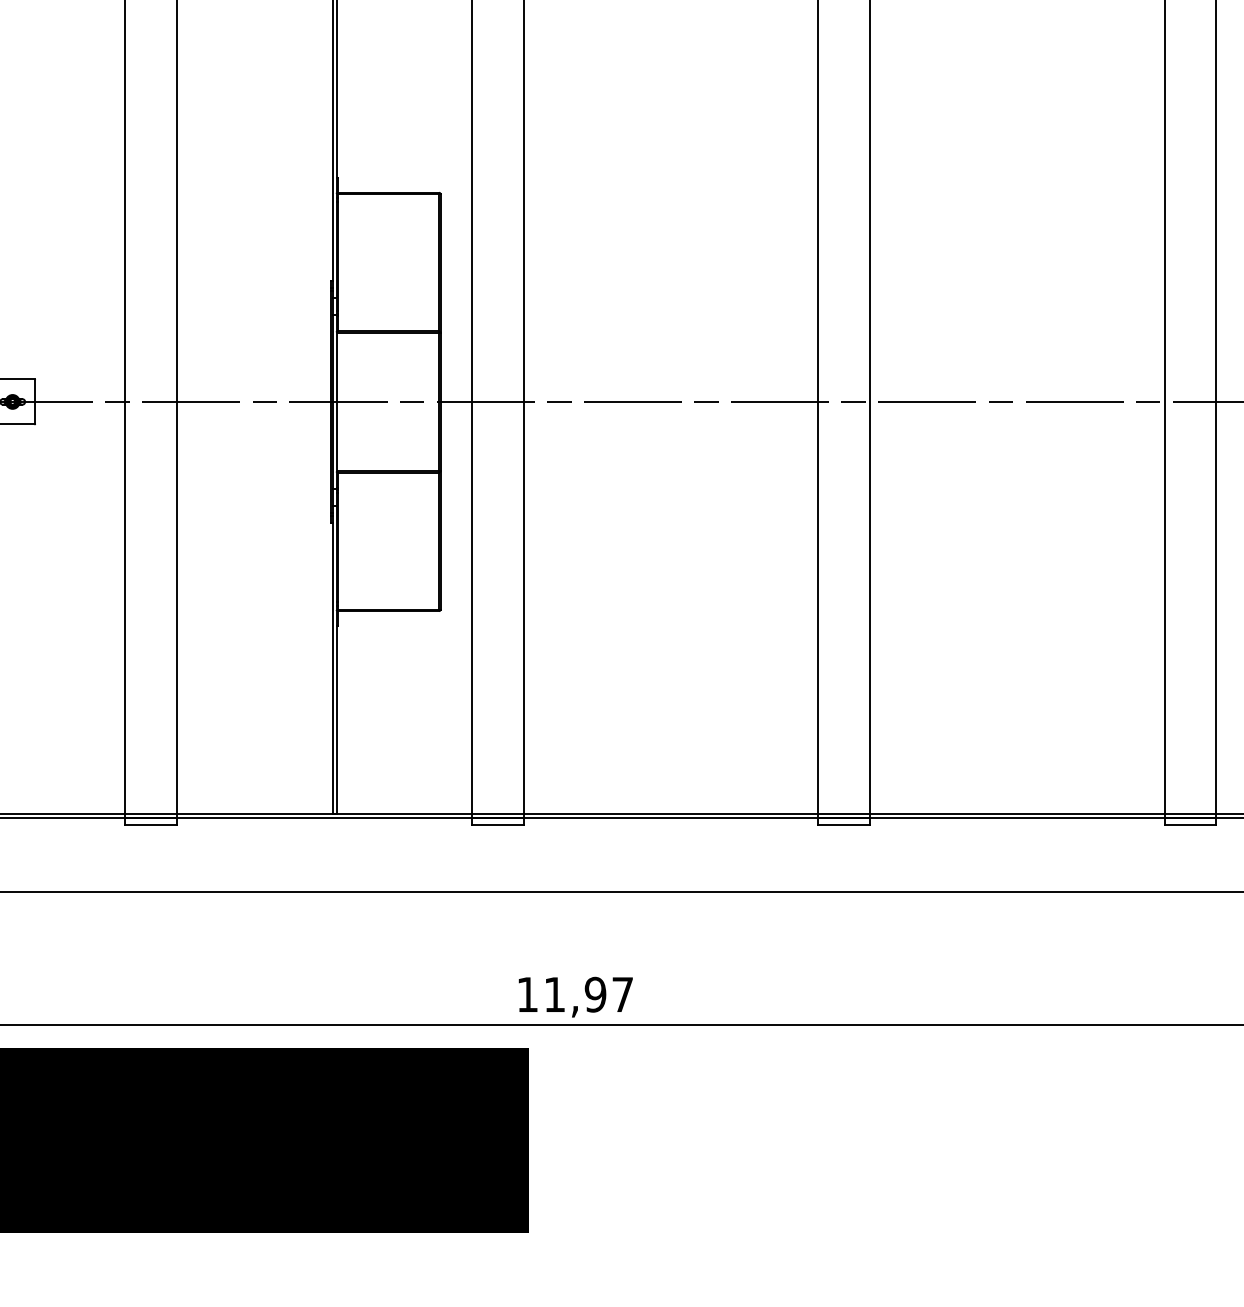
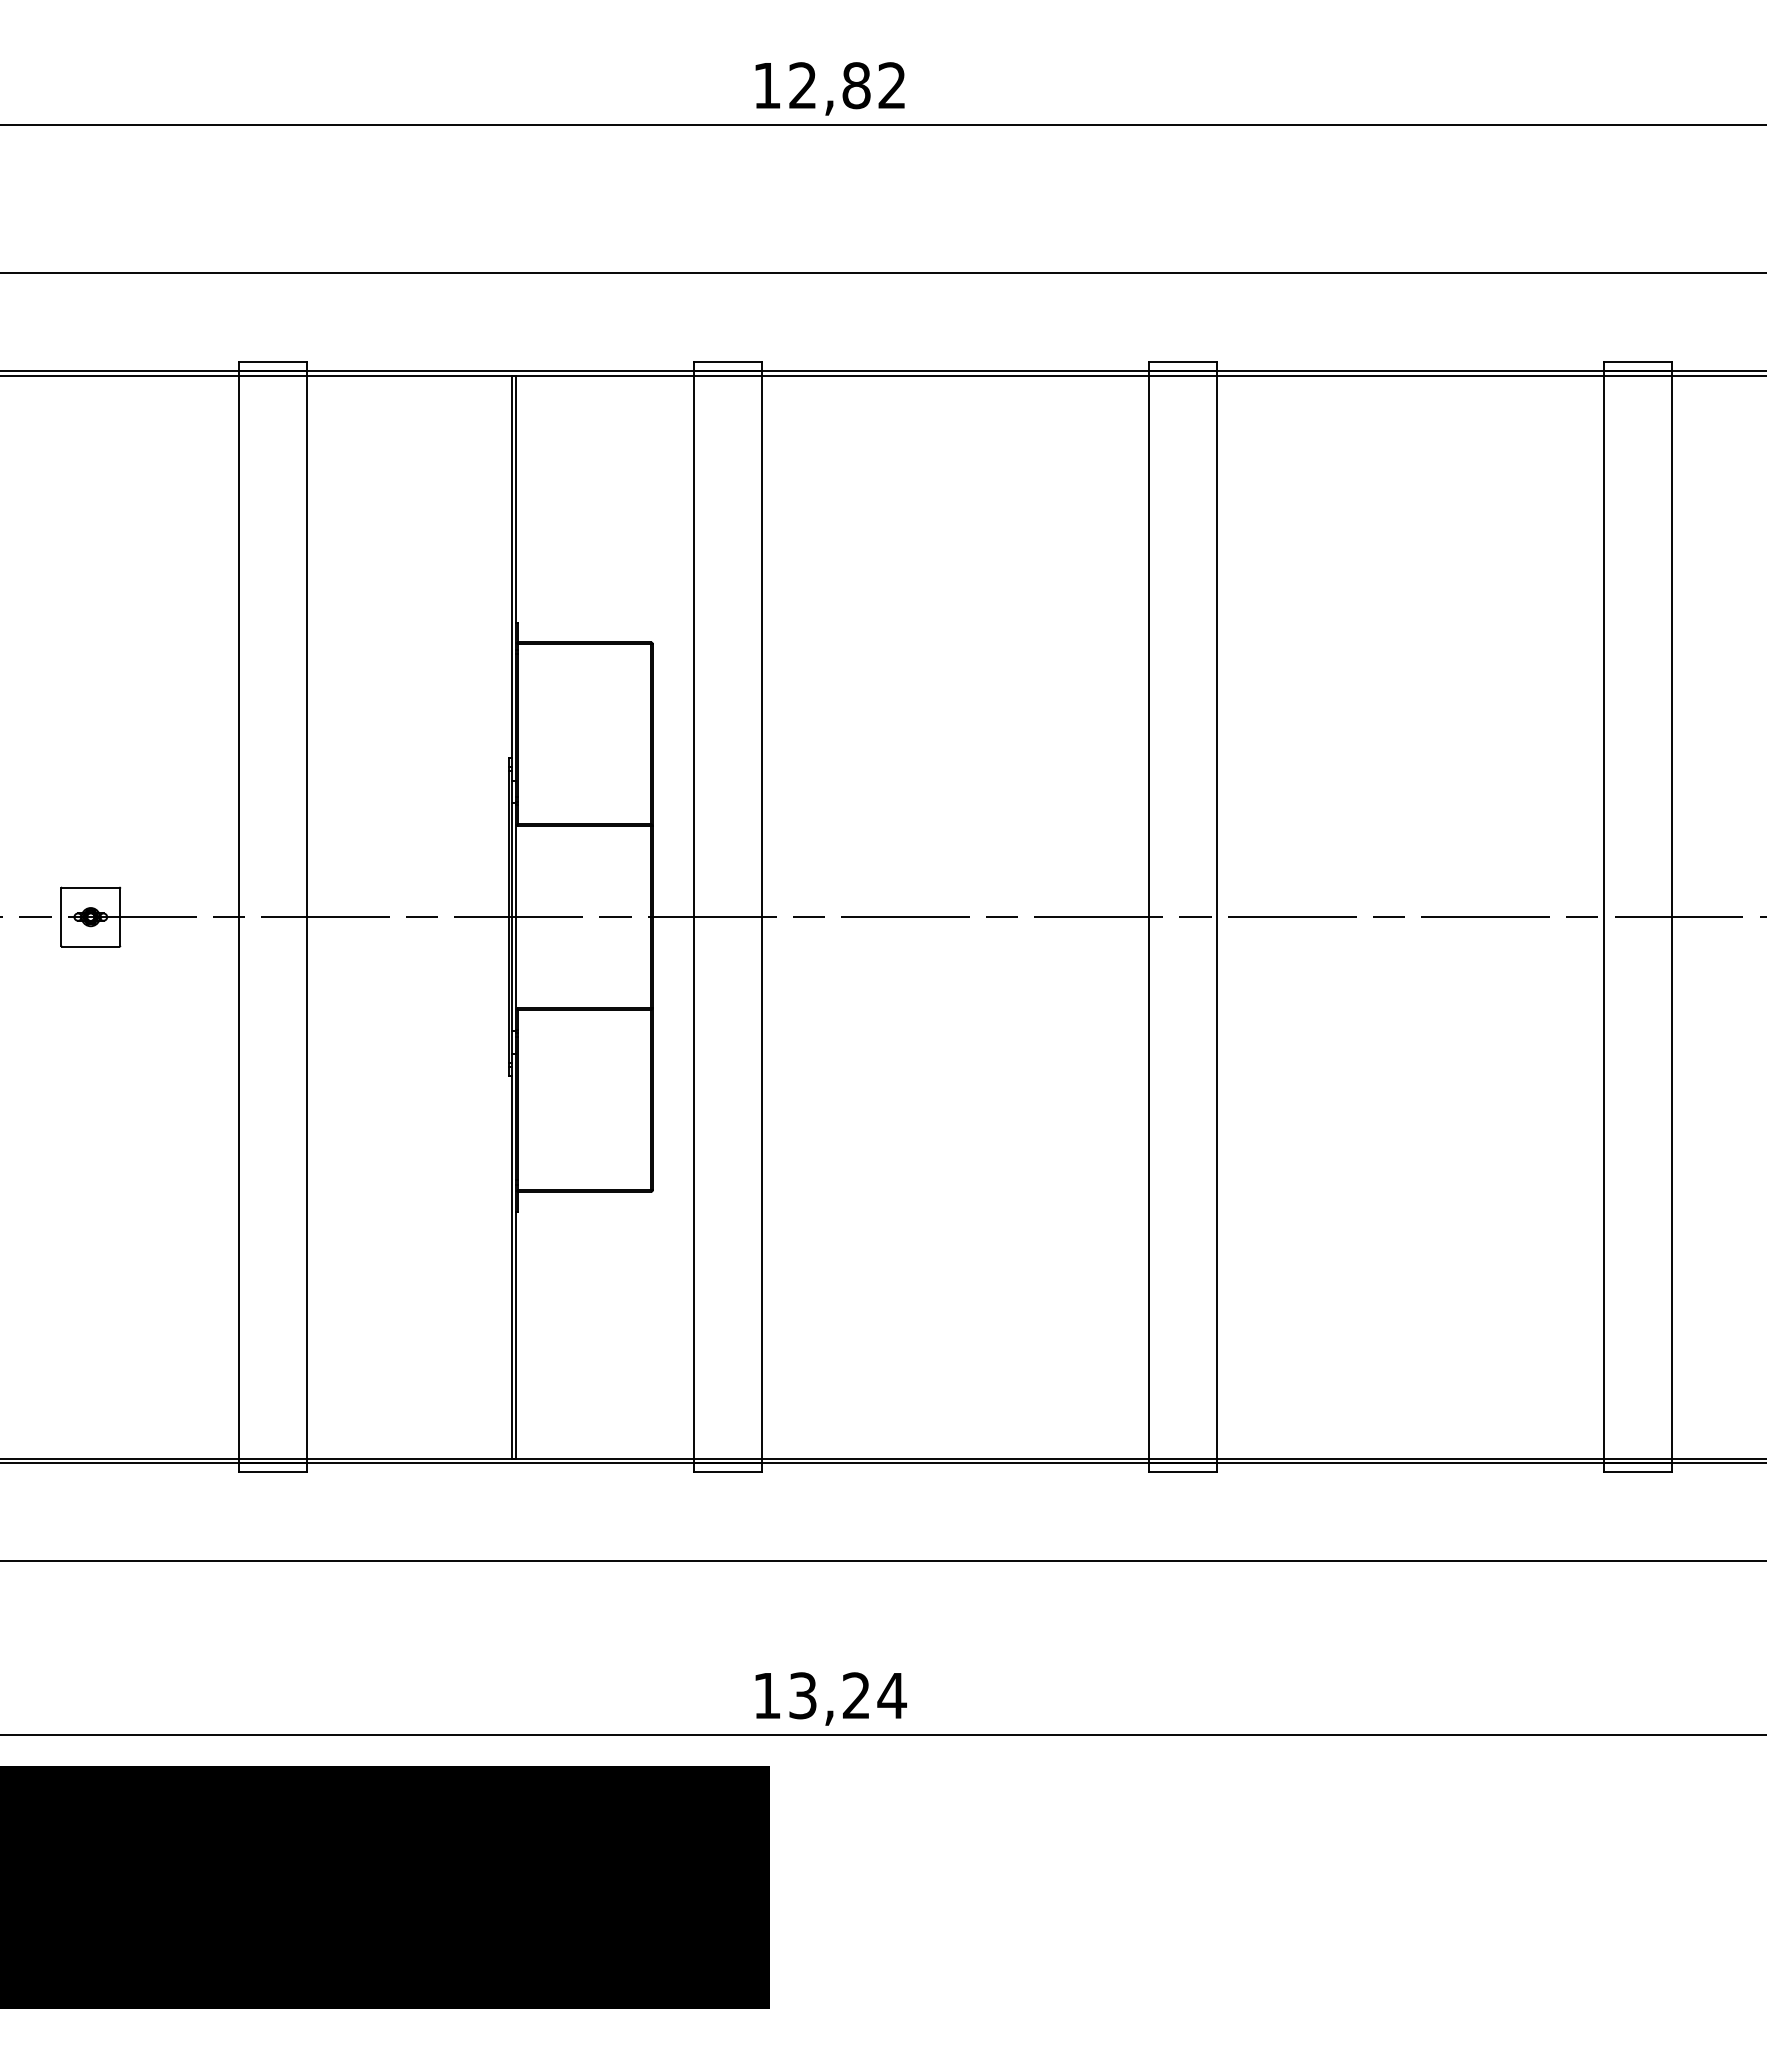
text: (588, 994) -> (847, 1695), 11,97 -> 13,24

